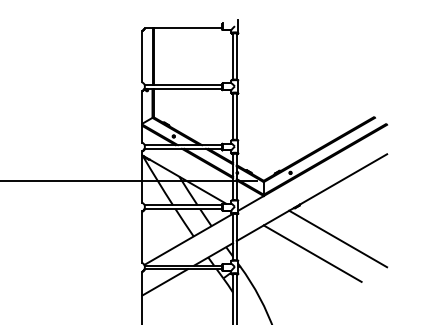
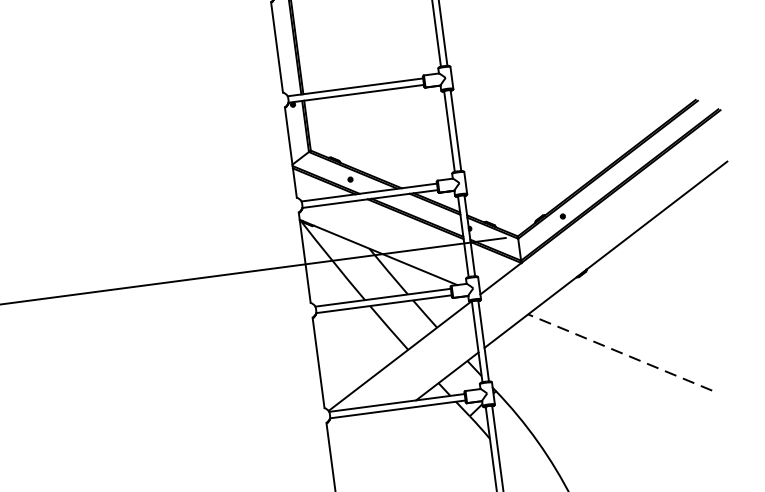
line: (338, 238) -> (661, 320), removed
line: (312, 253) -> (619, 352), solid -> dashed
line: (164, 282) -> (367, 436), removed

